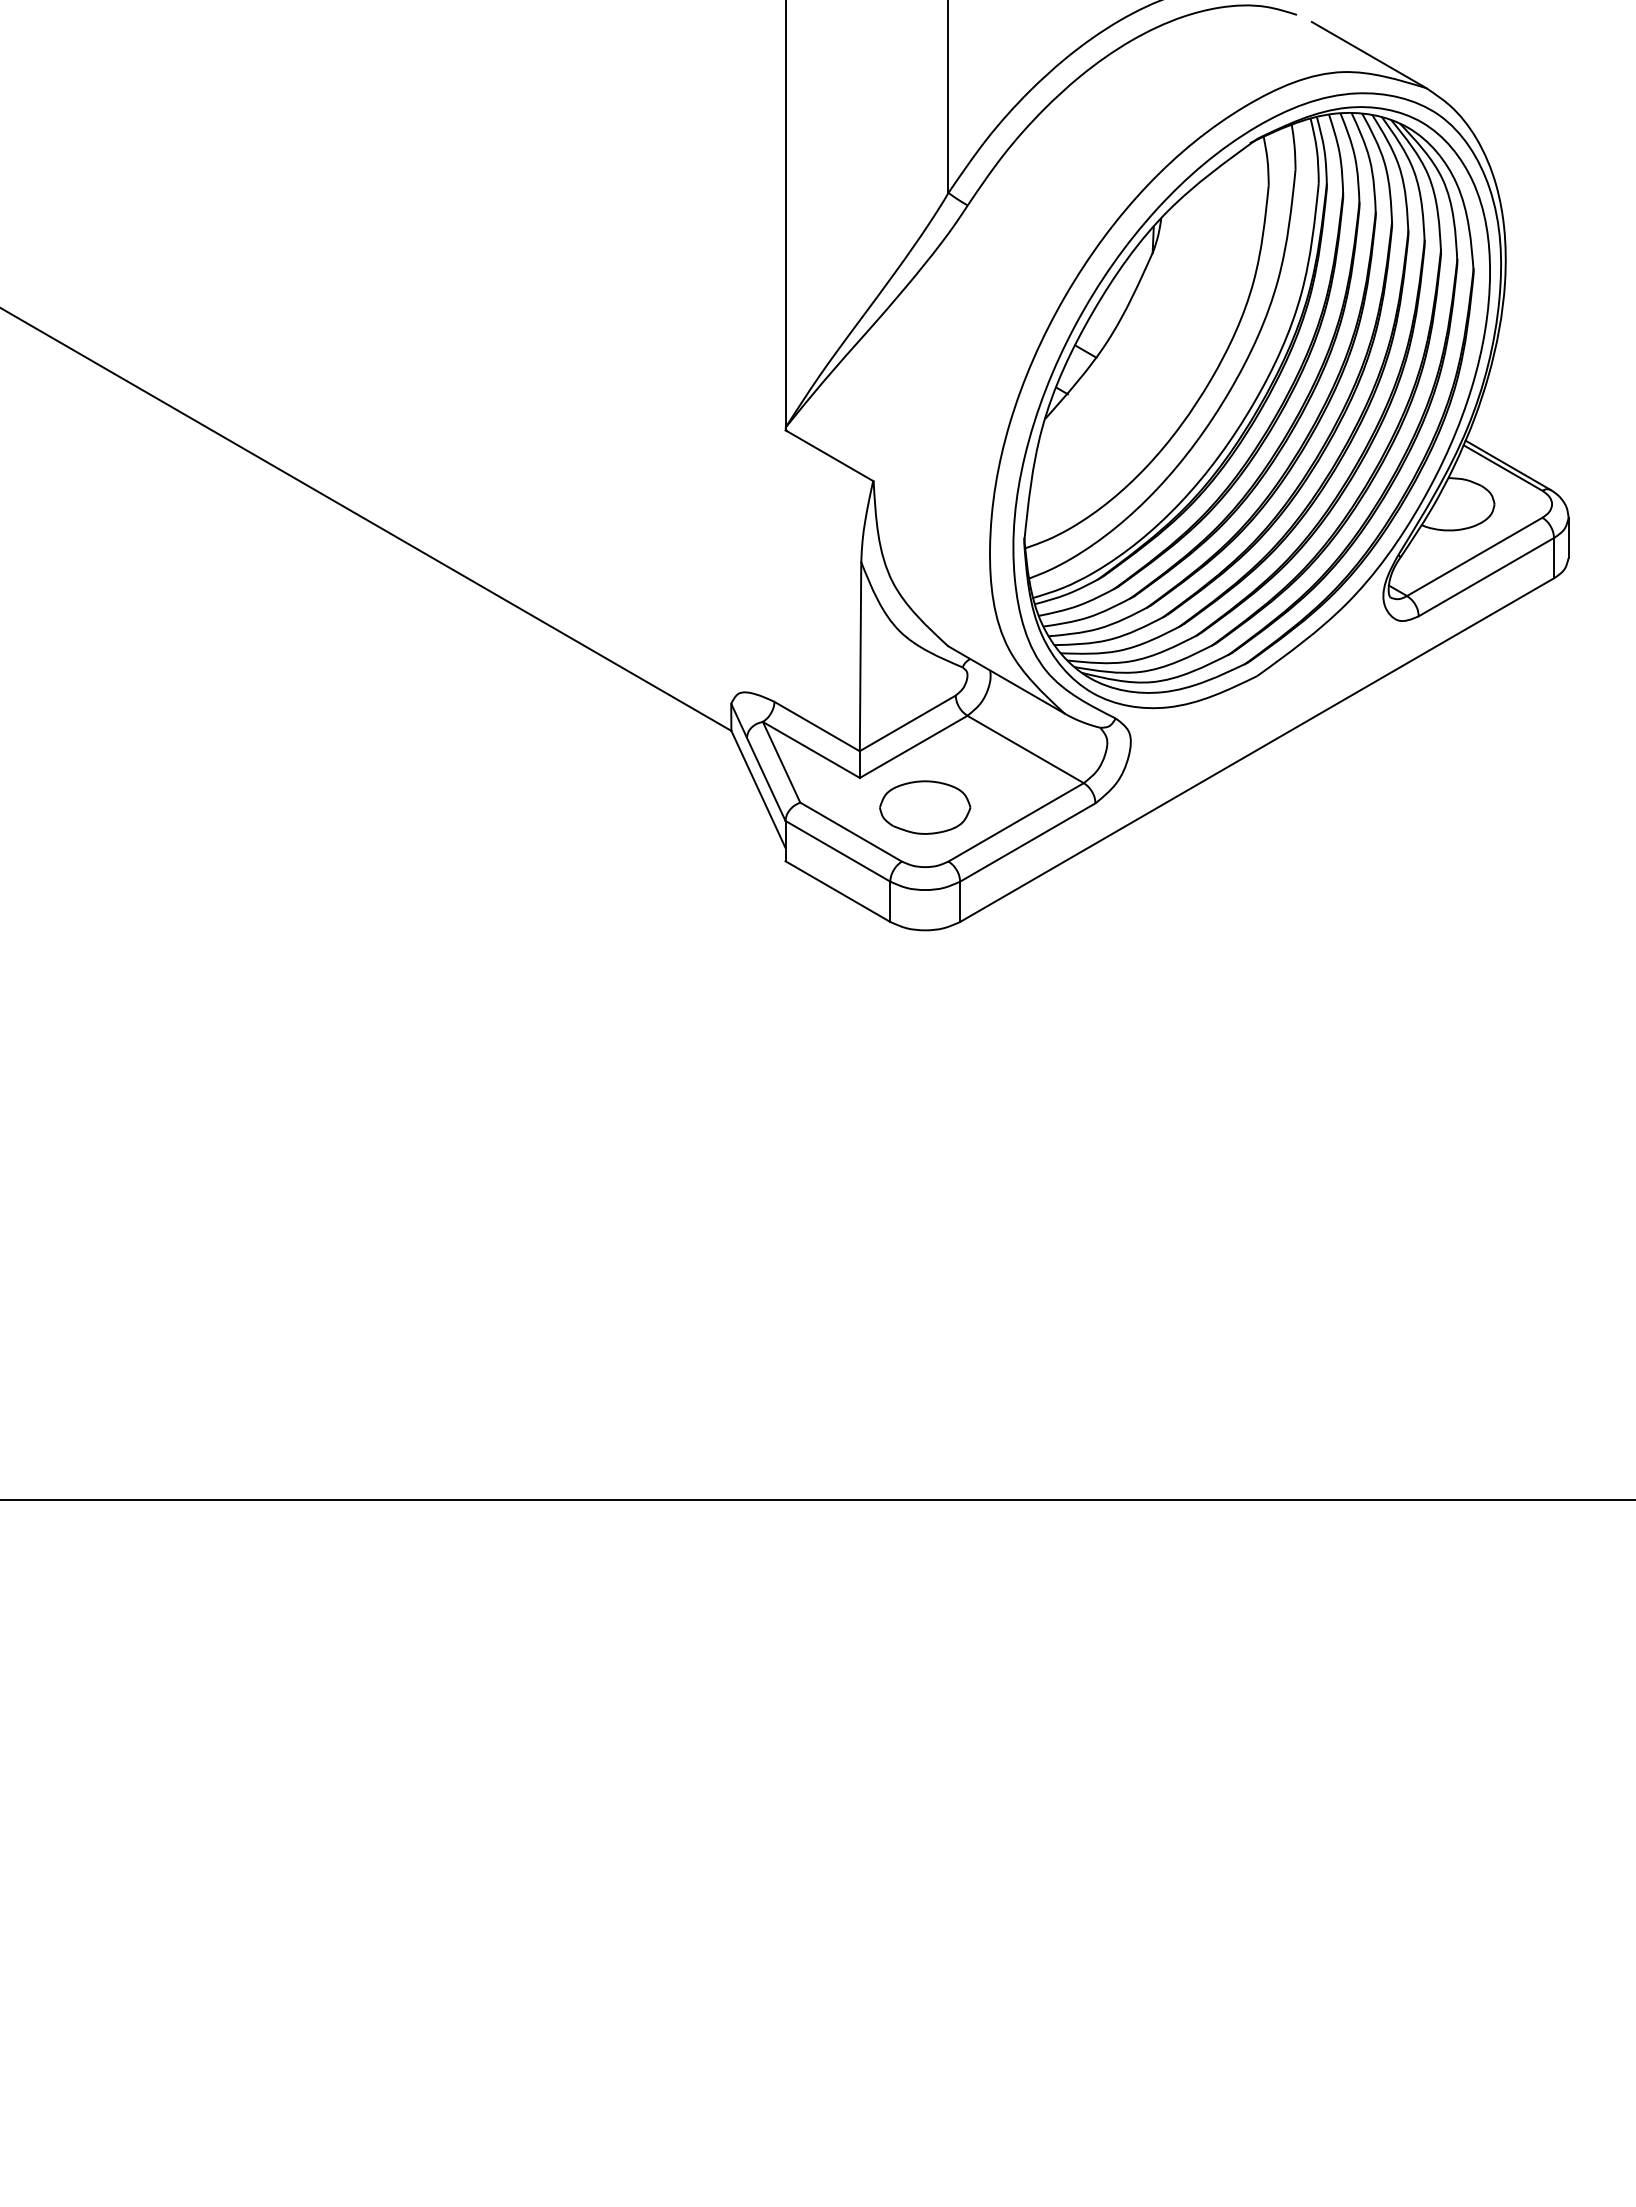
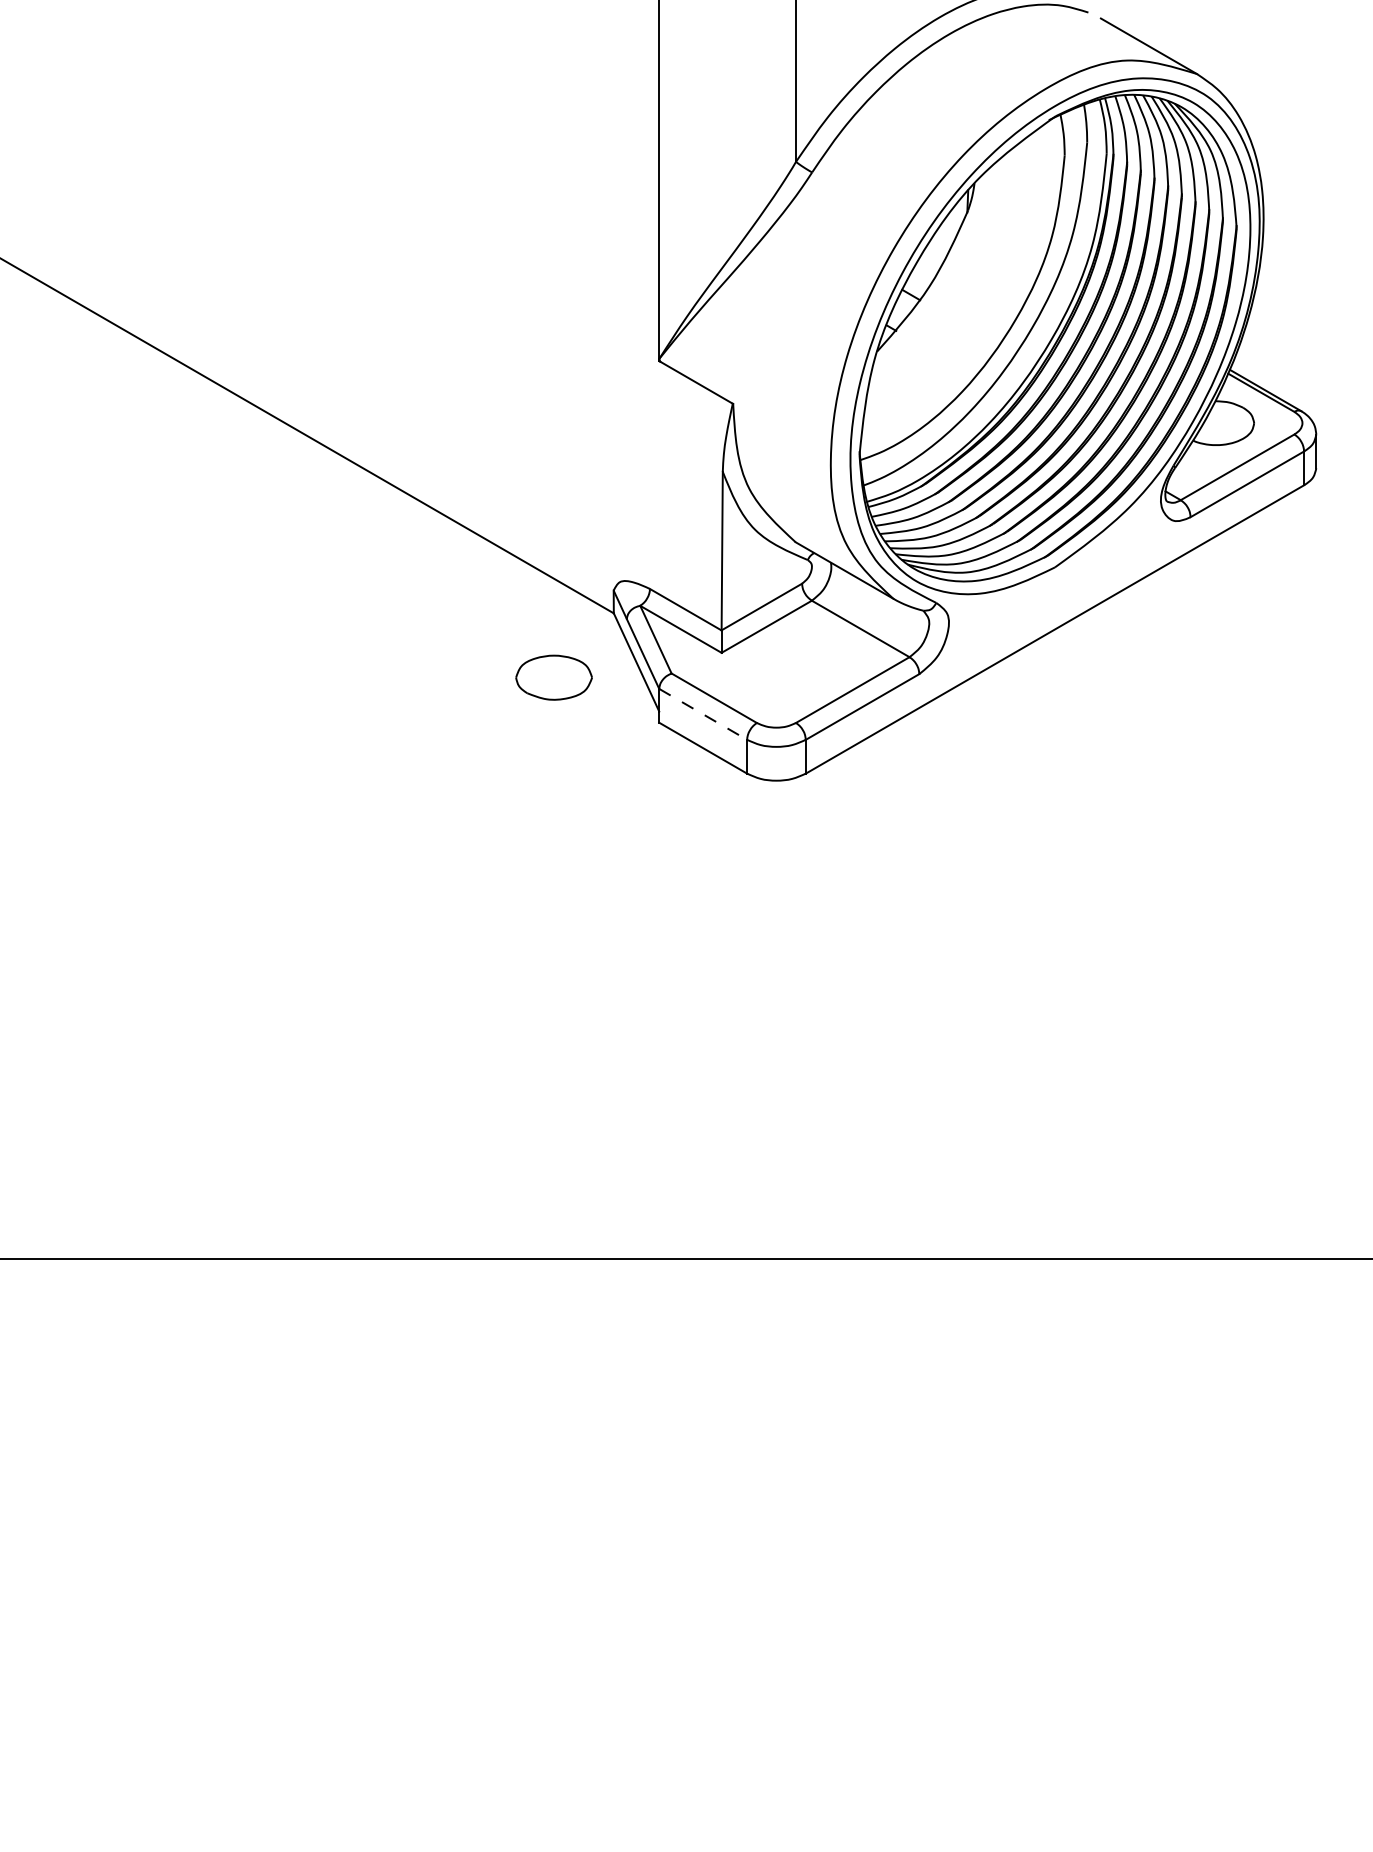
part: (925, 807) -> (554, 677), moved
line: (837, 851) -> (702, 714), solid -> dashed

